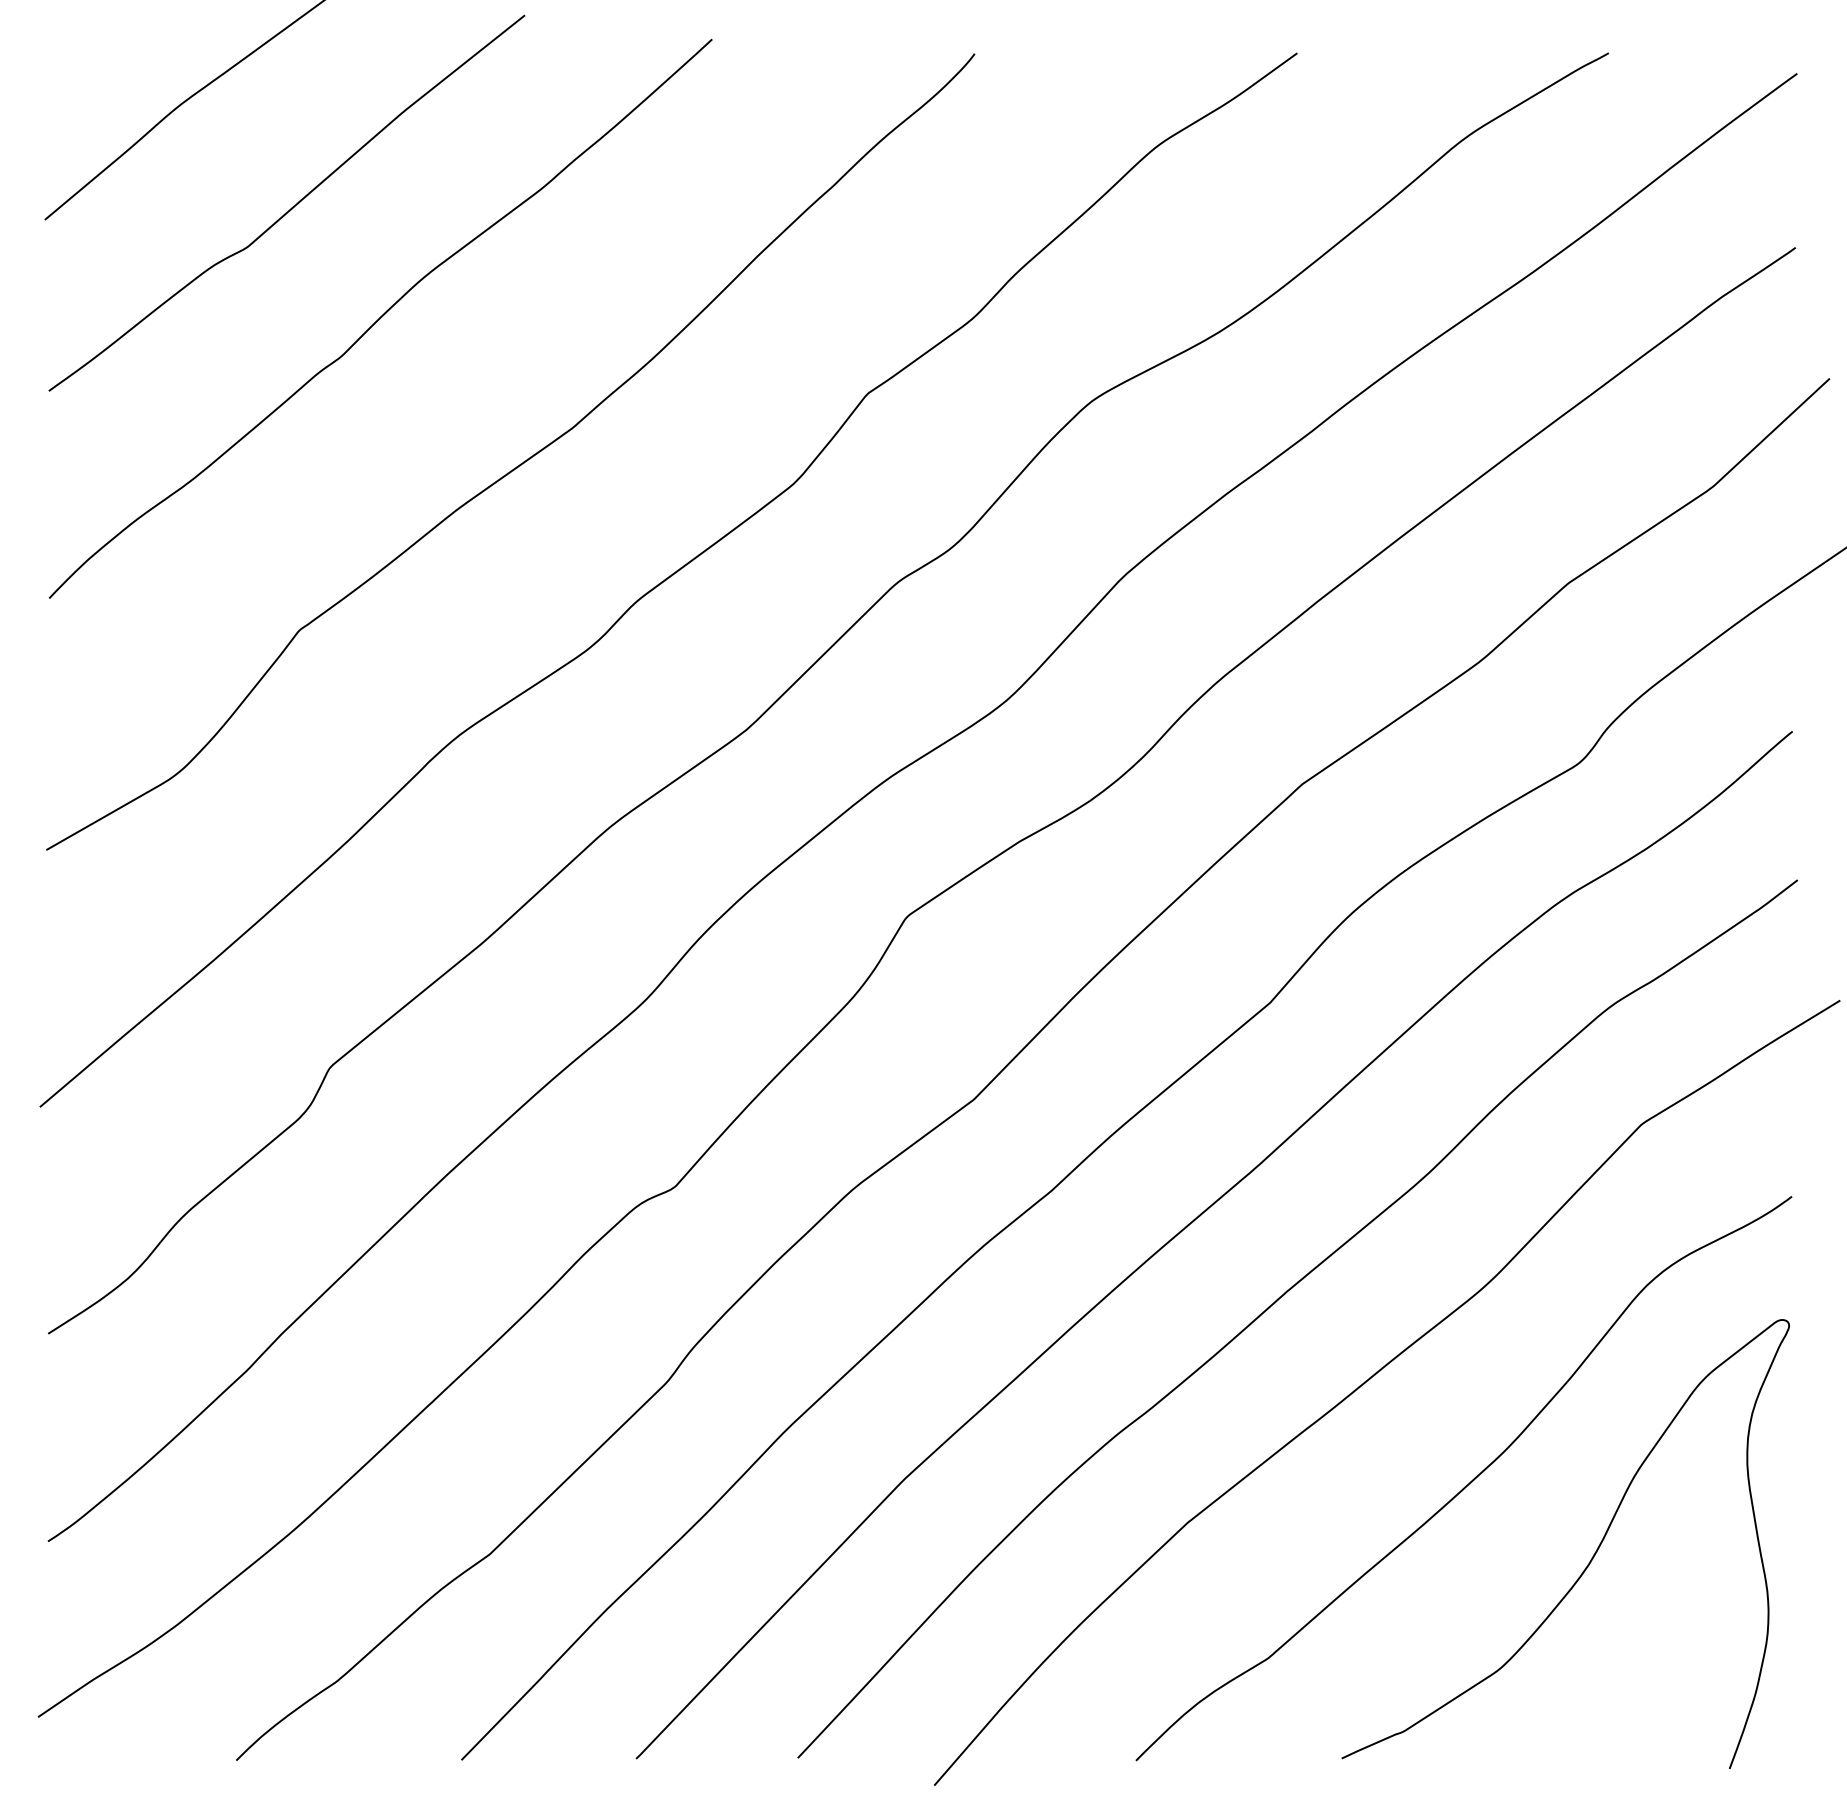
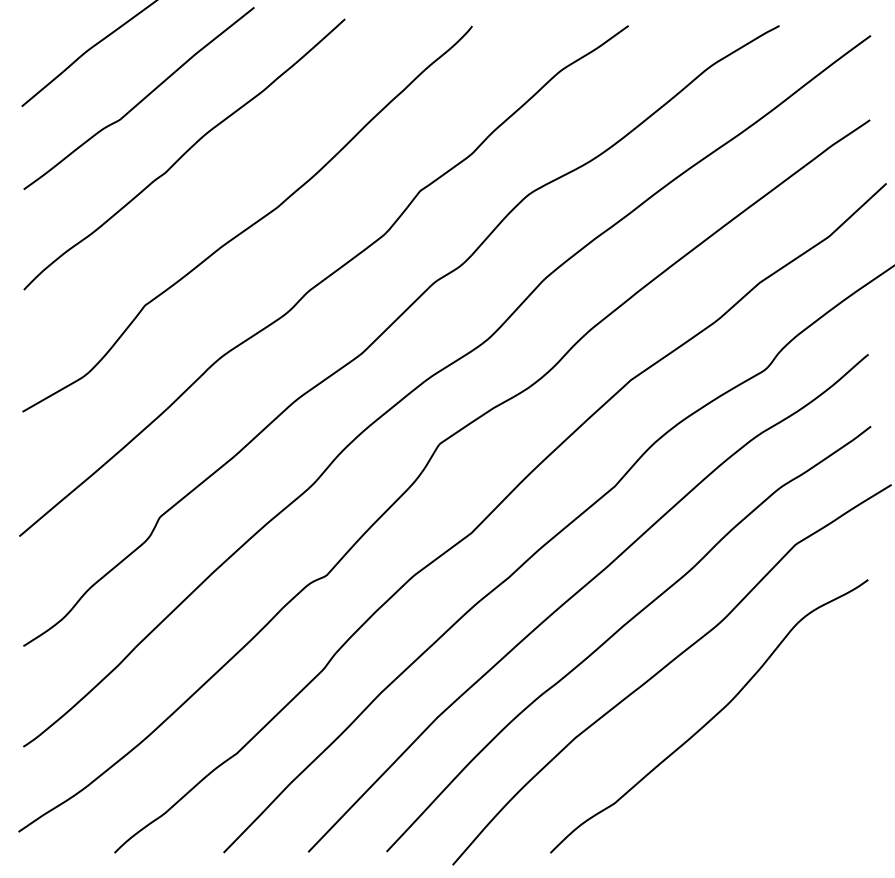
curve: (1590, 1557) -> (770, 754), removed

